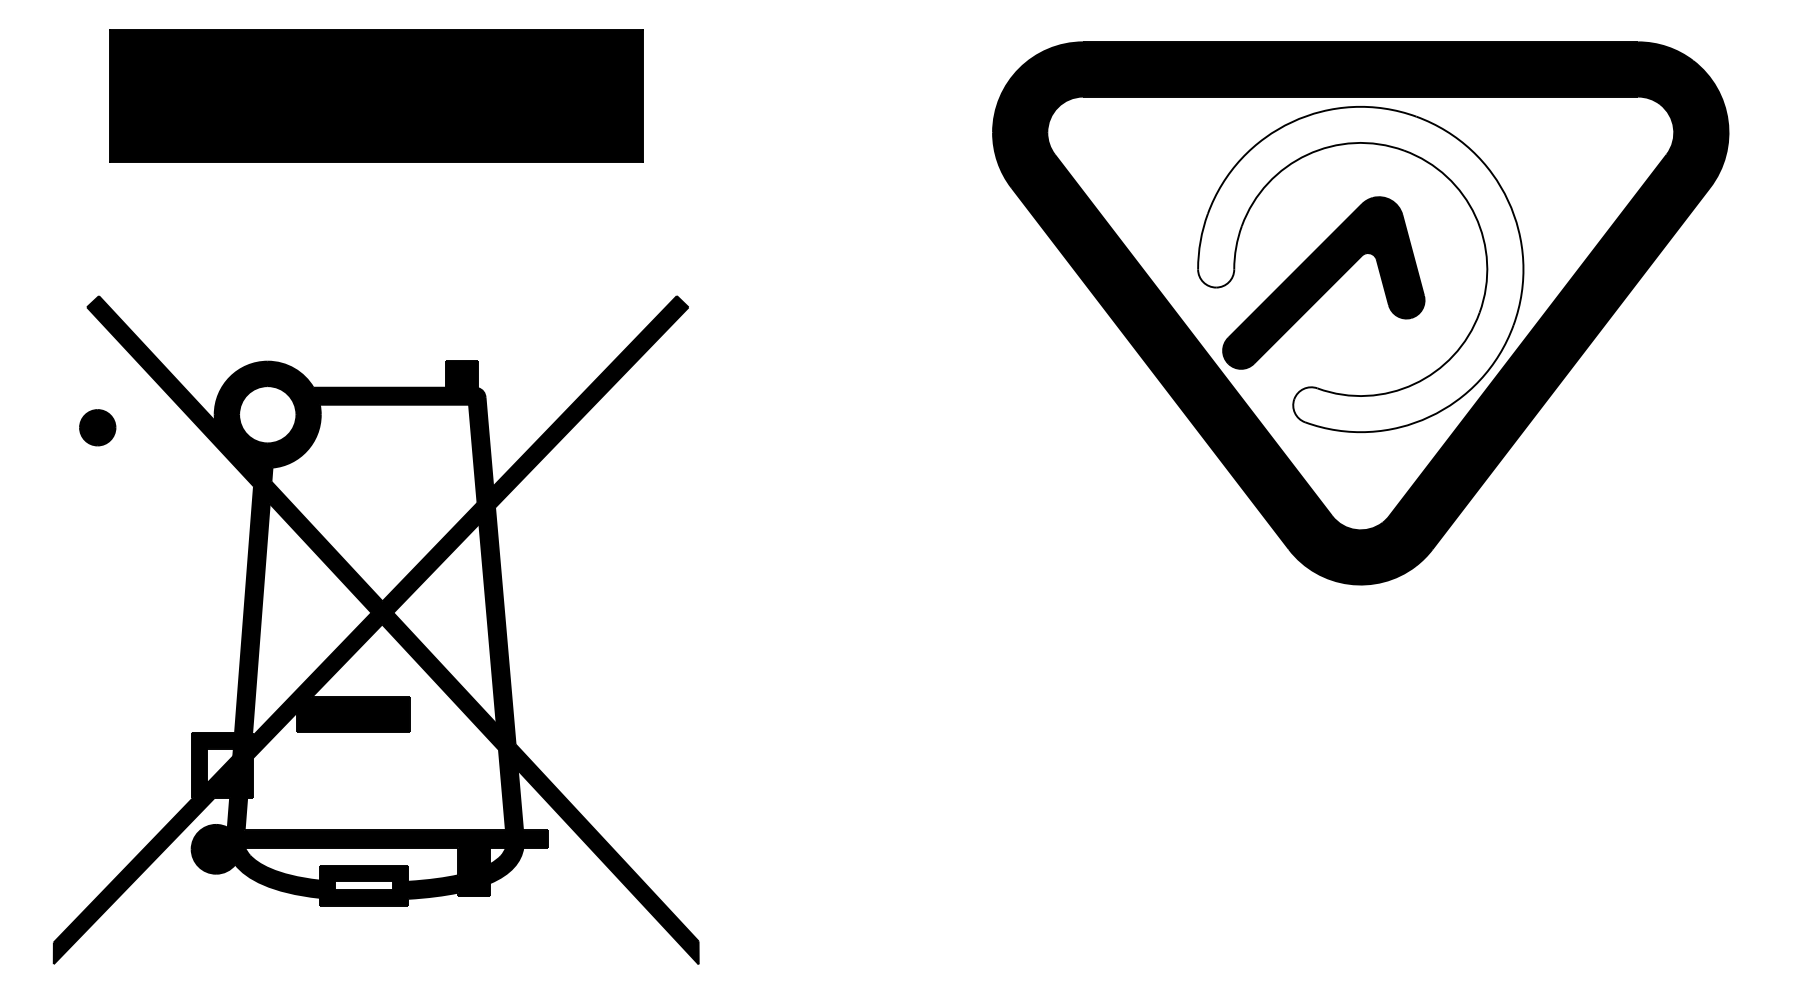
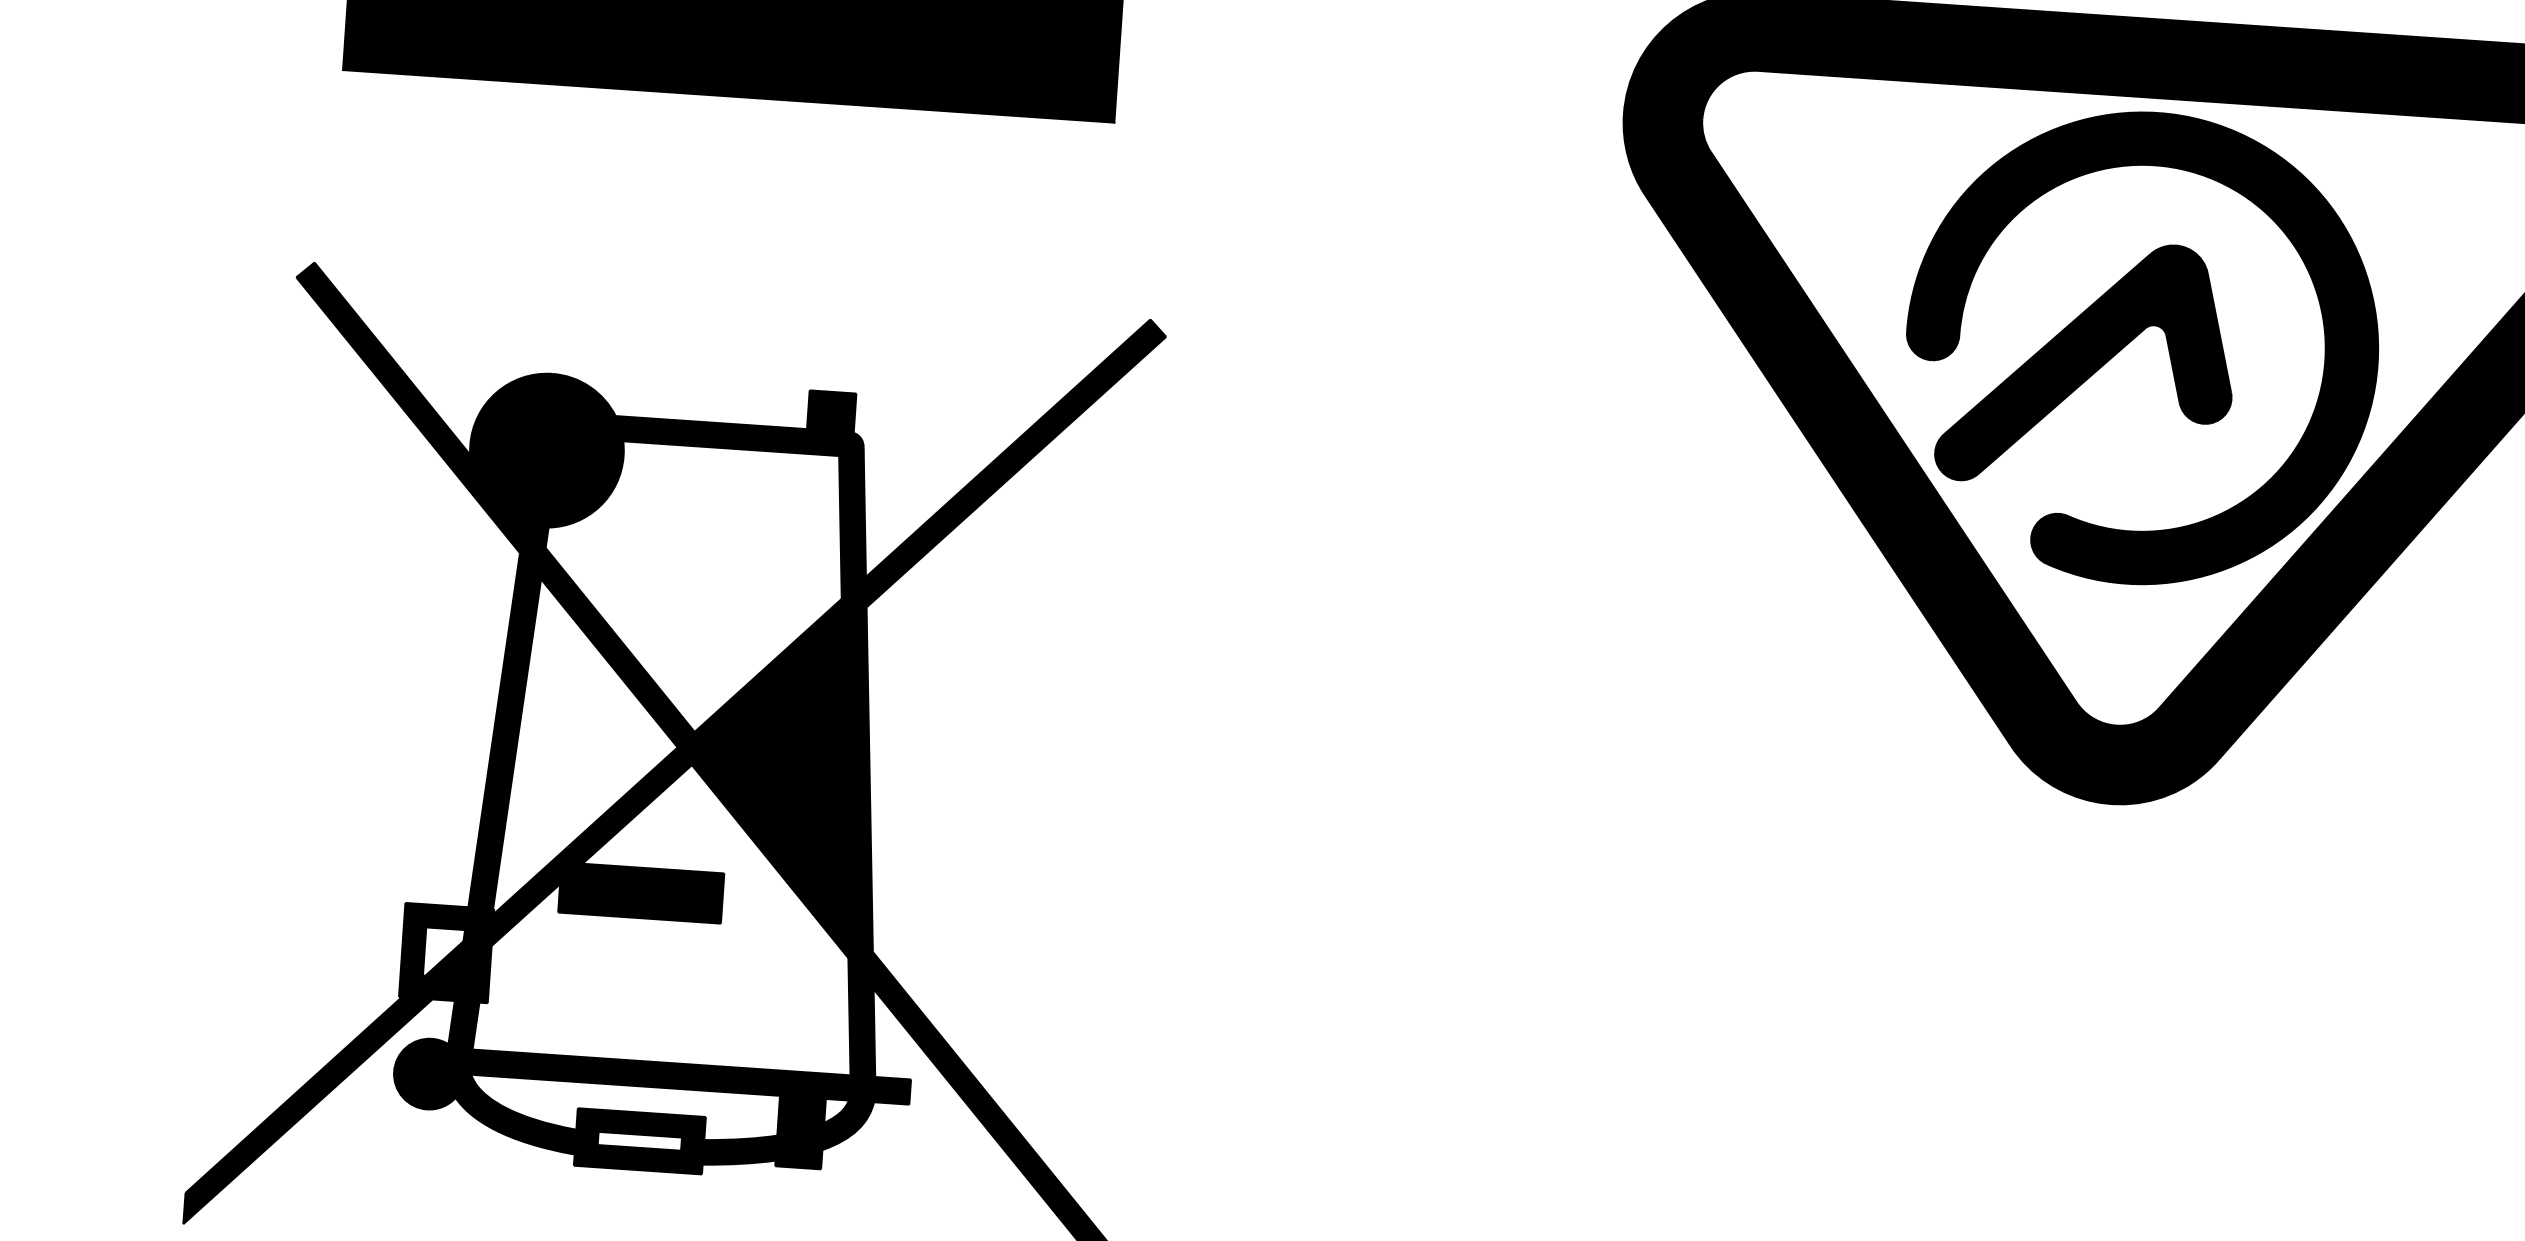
fill: (1360, 269) -> (2141, 348), added
part: (97, 427) -> (546, 450), moved

